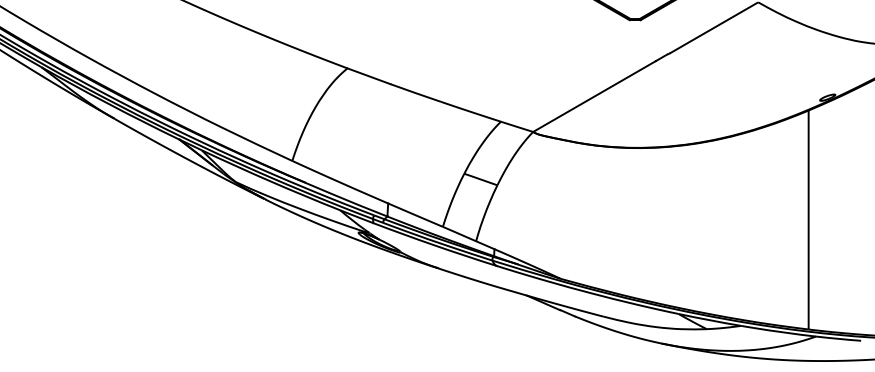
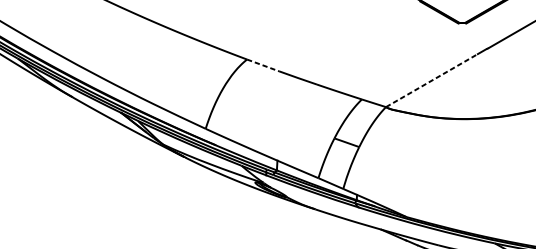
line: (368, 76) -> (262, 65), solid -> dashed
line: (594, 96) -> (431, 80), solid -> dashed

